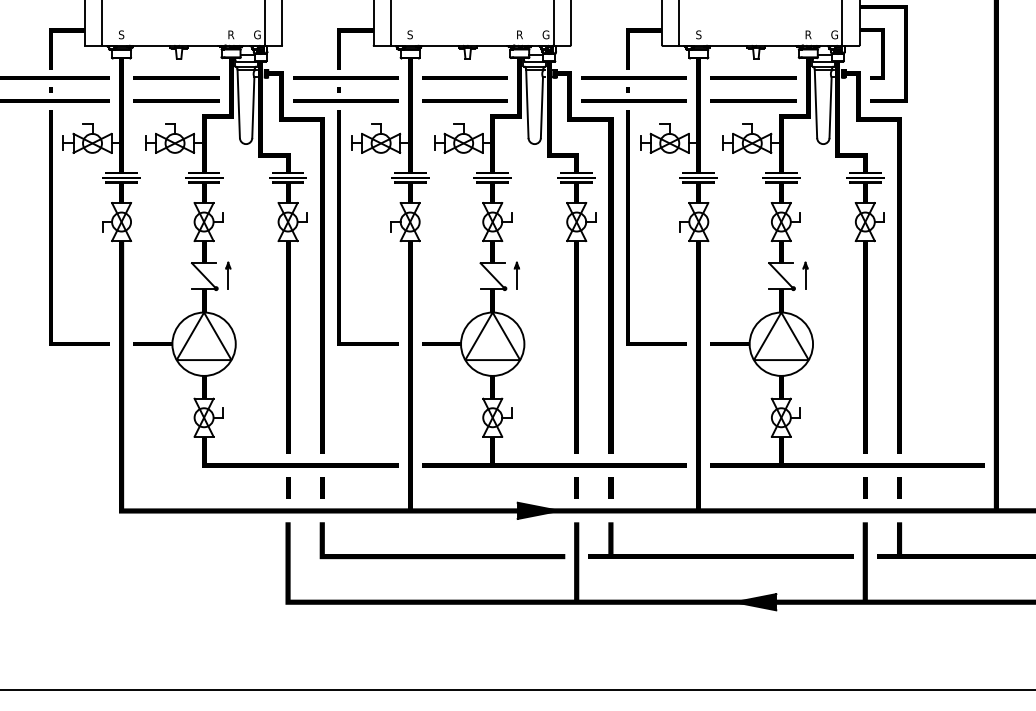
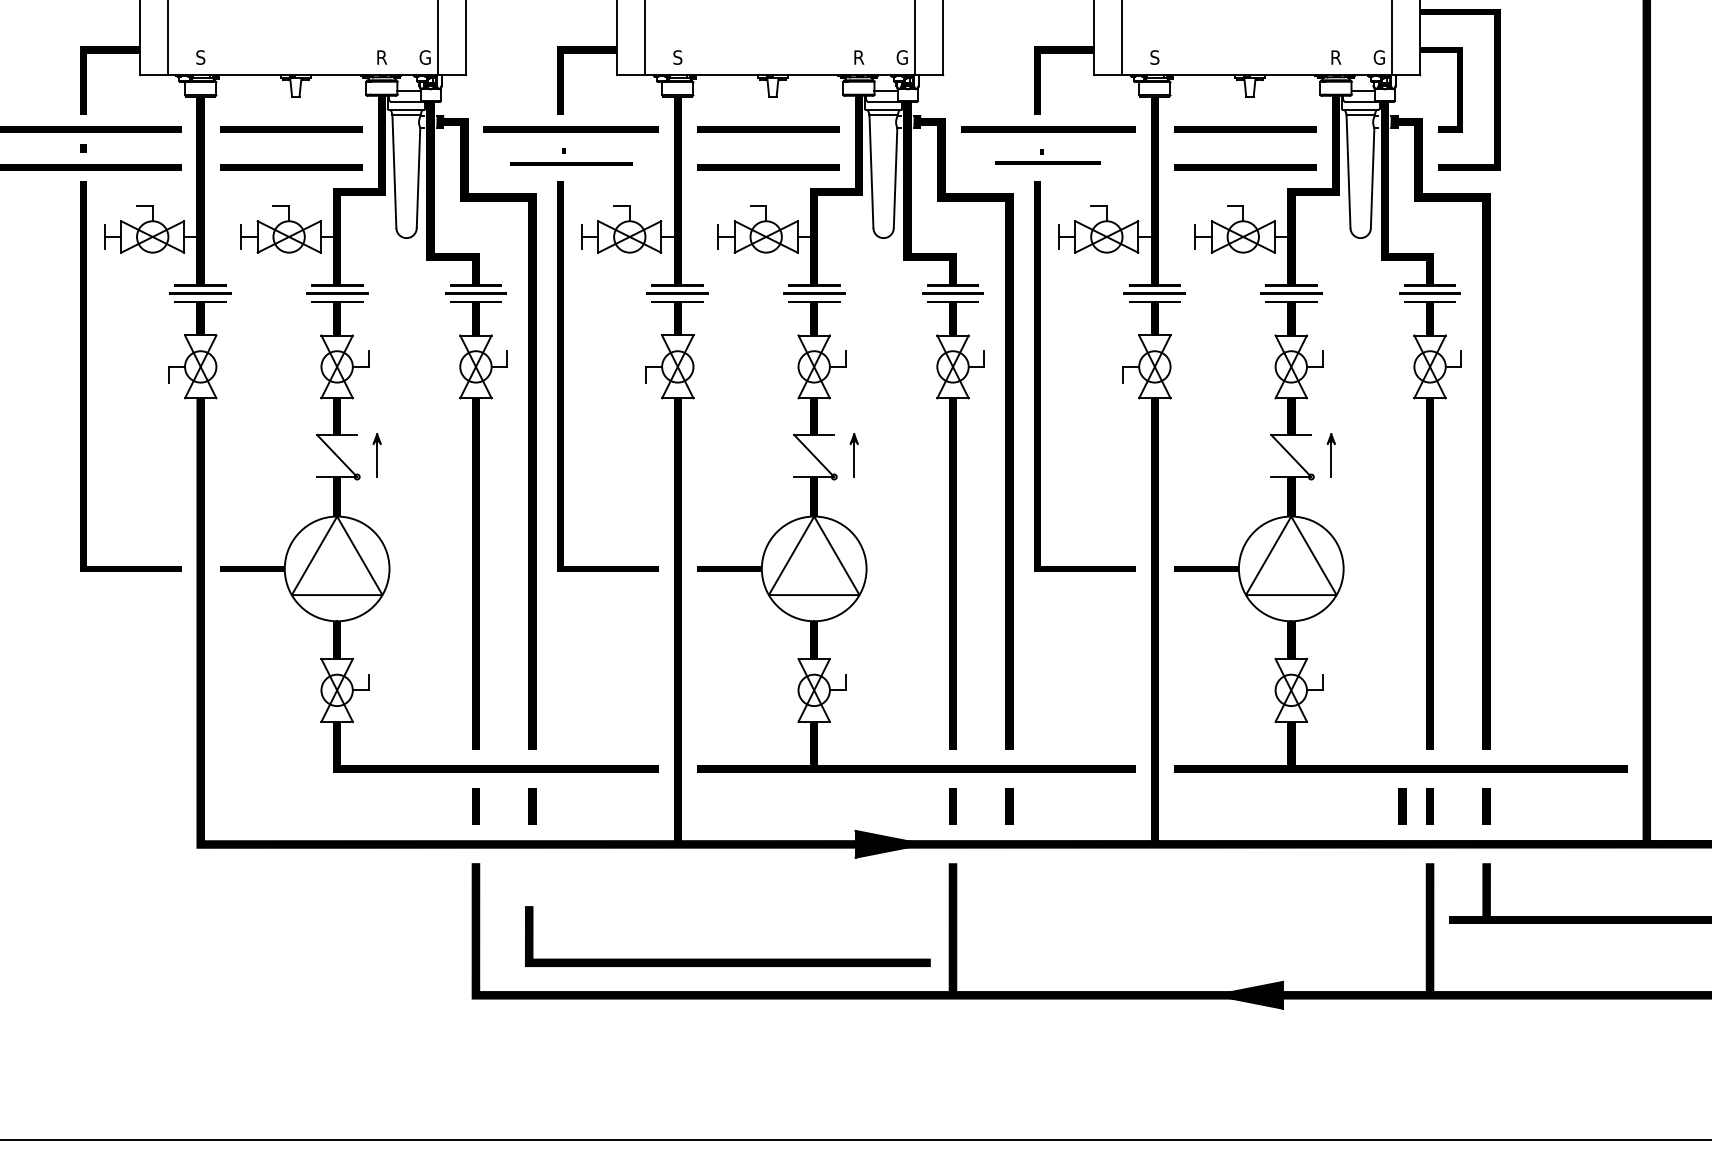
part: (345, 94) -> (570, 156), size x0.7
part: (633, 94) -> (1046, 156), size x0.6
line: (848, 487) -> (1402, 805), added
line: (442, 554) -> (727, 959), moved
part: (720, 554) -> (1190, 916), removed

